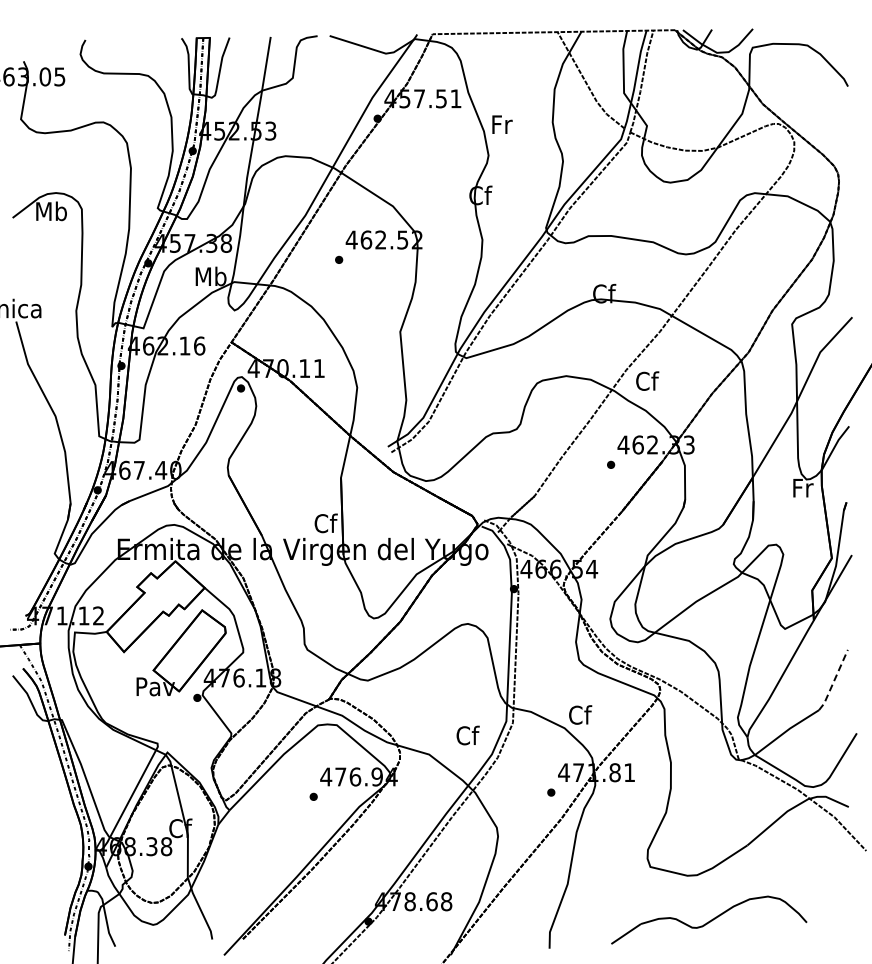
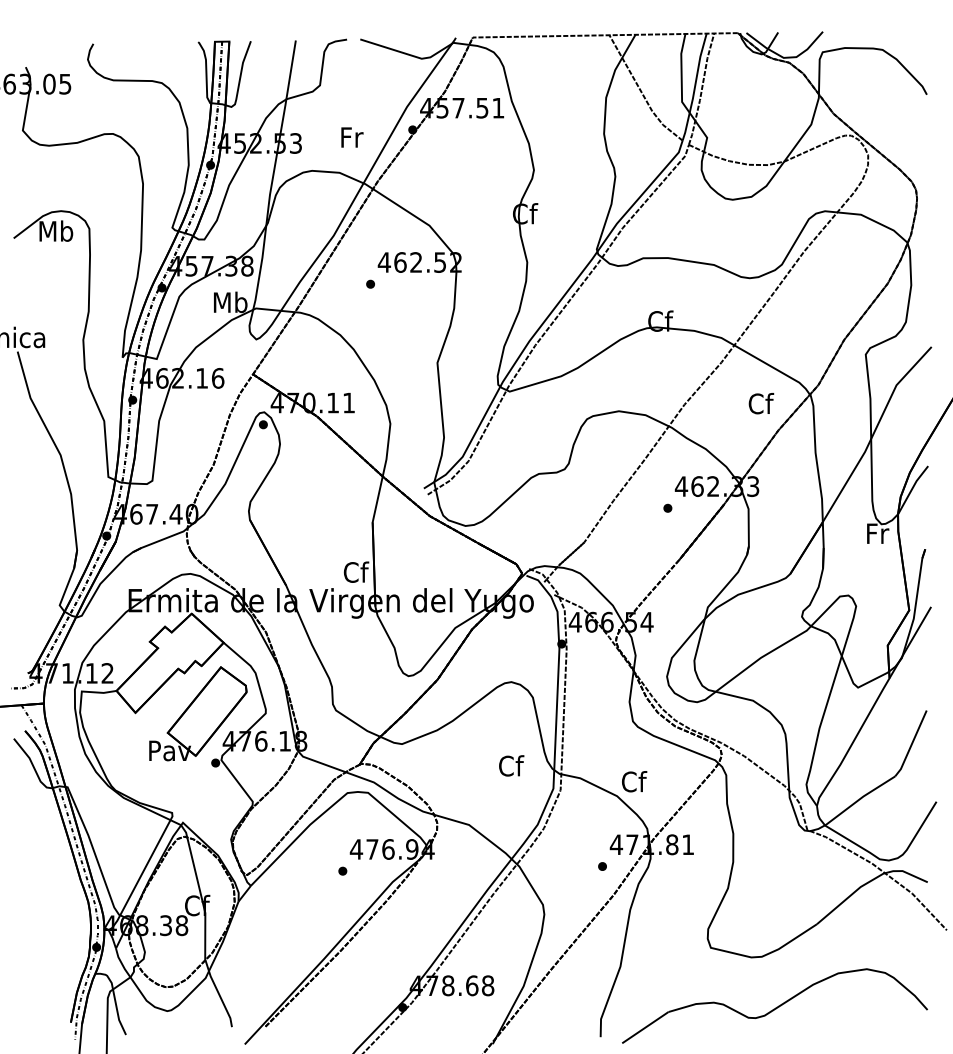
text: (502, 124) -> (352, 137), moved
text: (647, 380) -> (761, 402), moved
line: (834, 680) -> (912, 743), dashed -> solid
text: (467, 735) -> (510, 765), moved
part: (709, 919) -> (775, 1005), size x1.43

